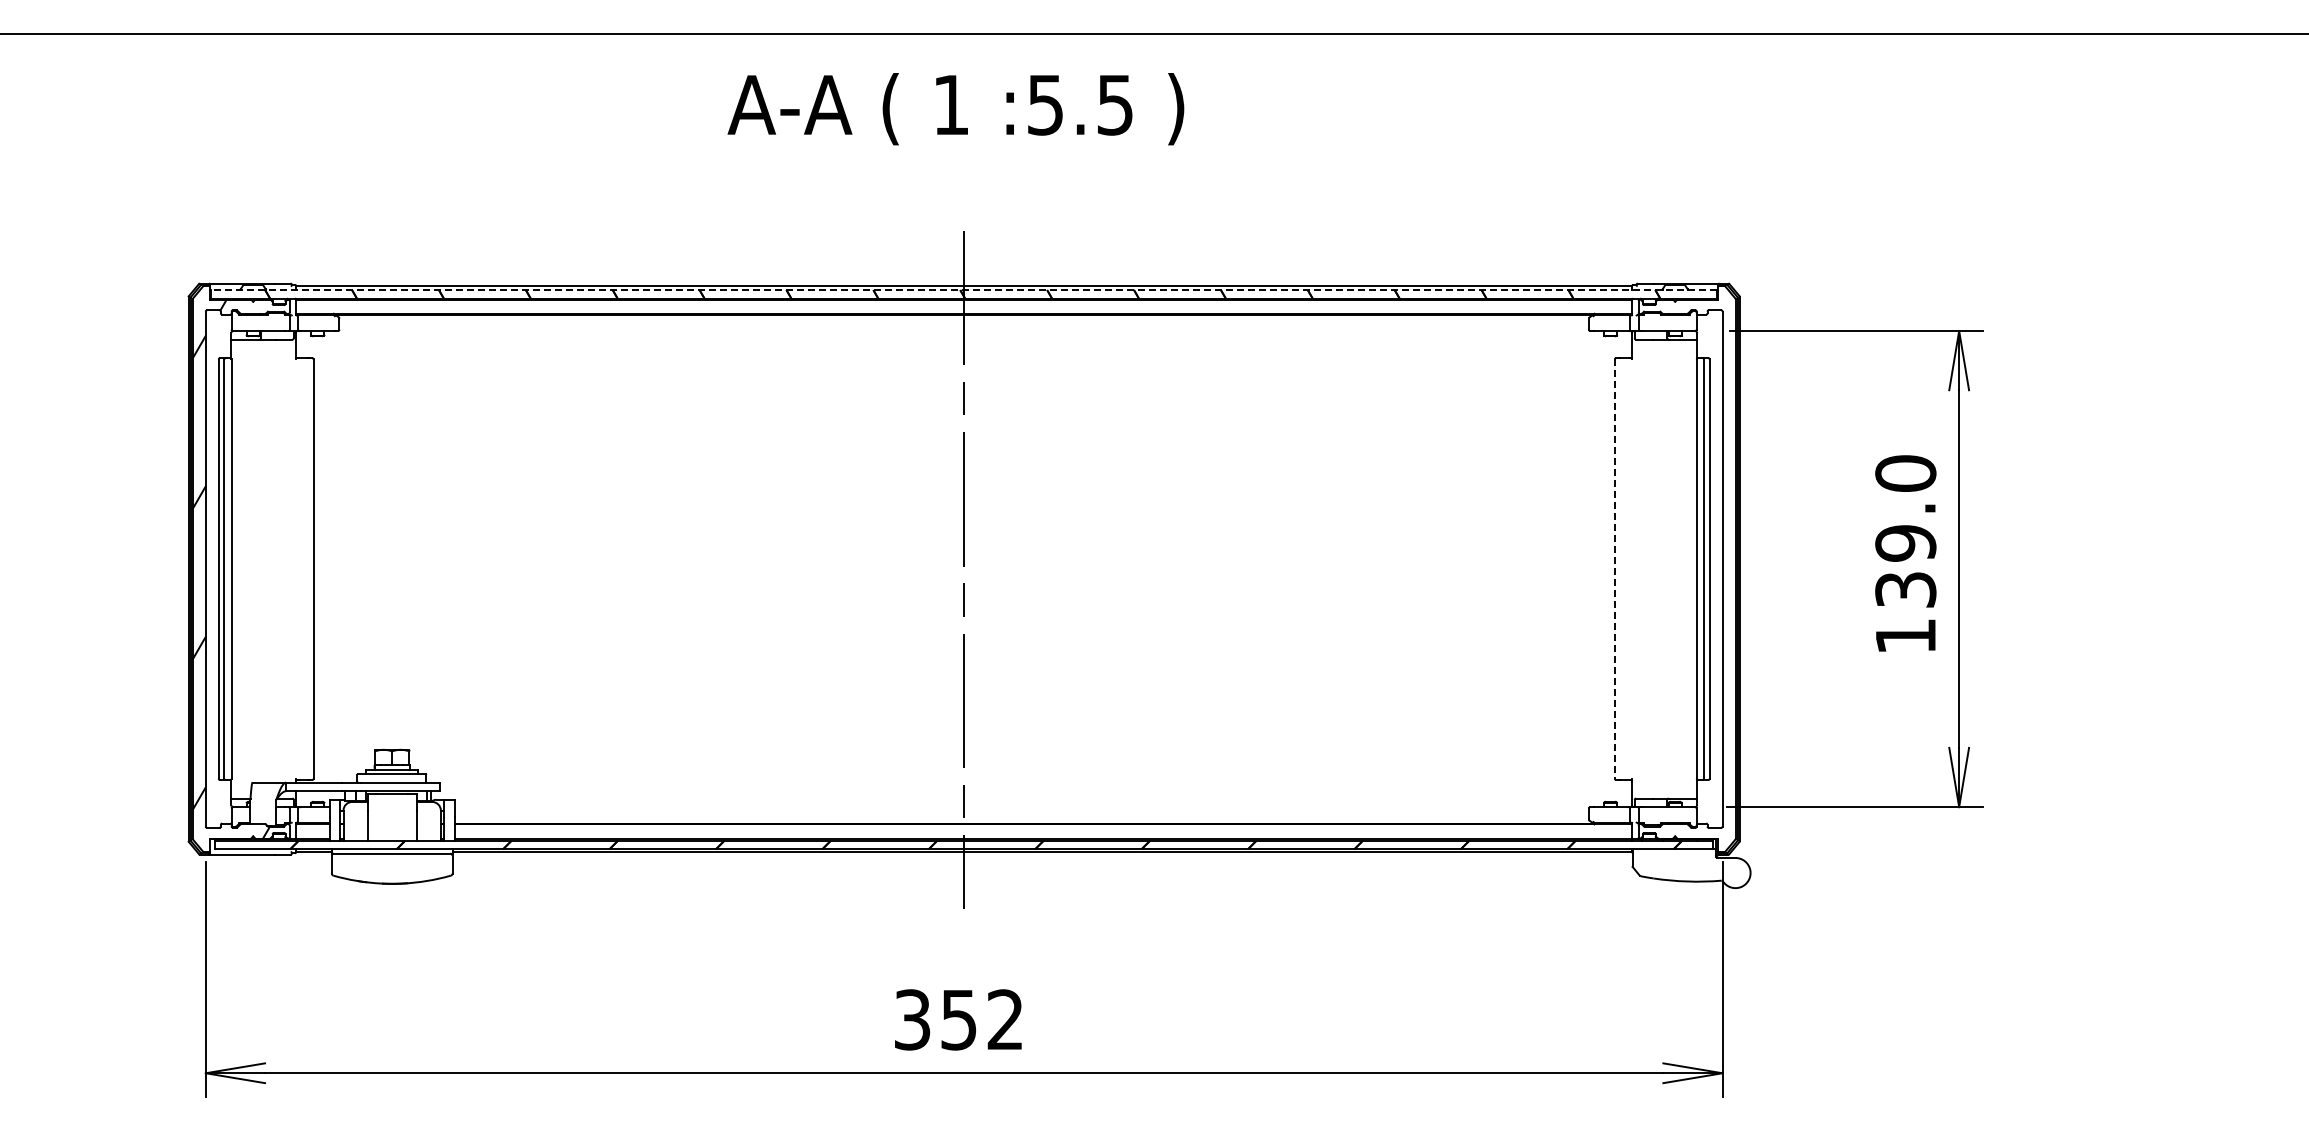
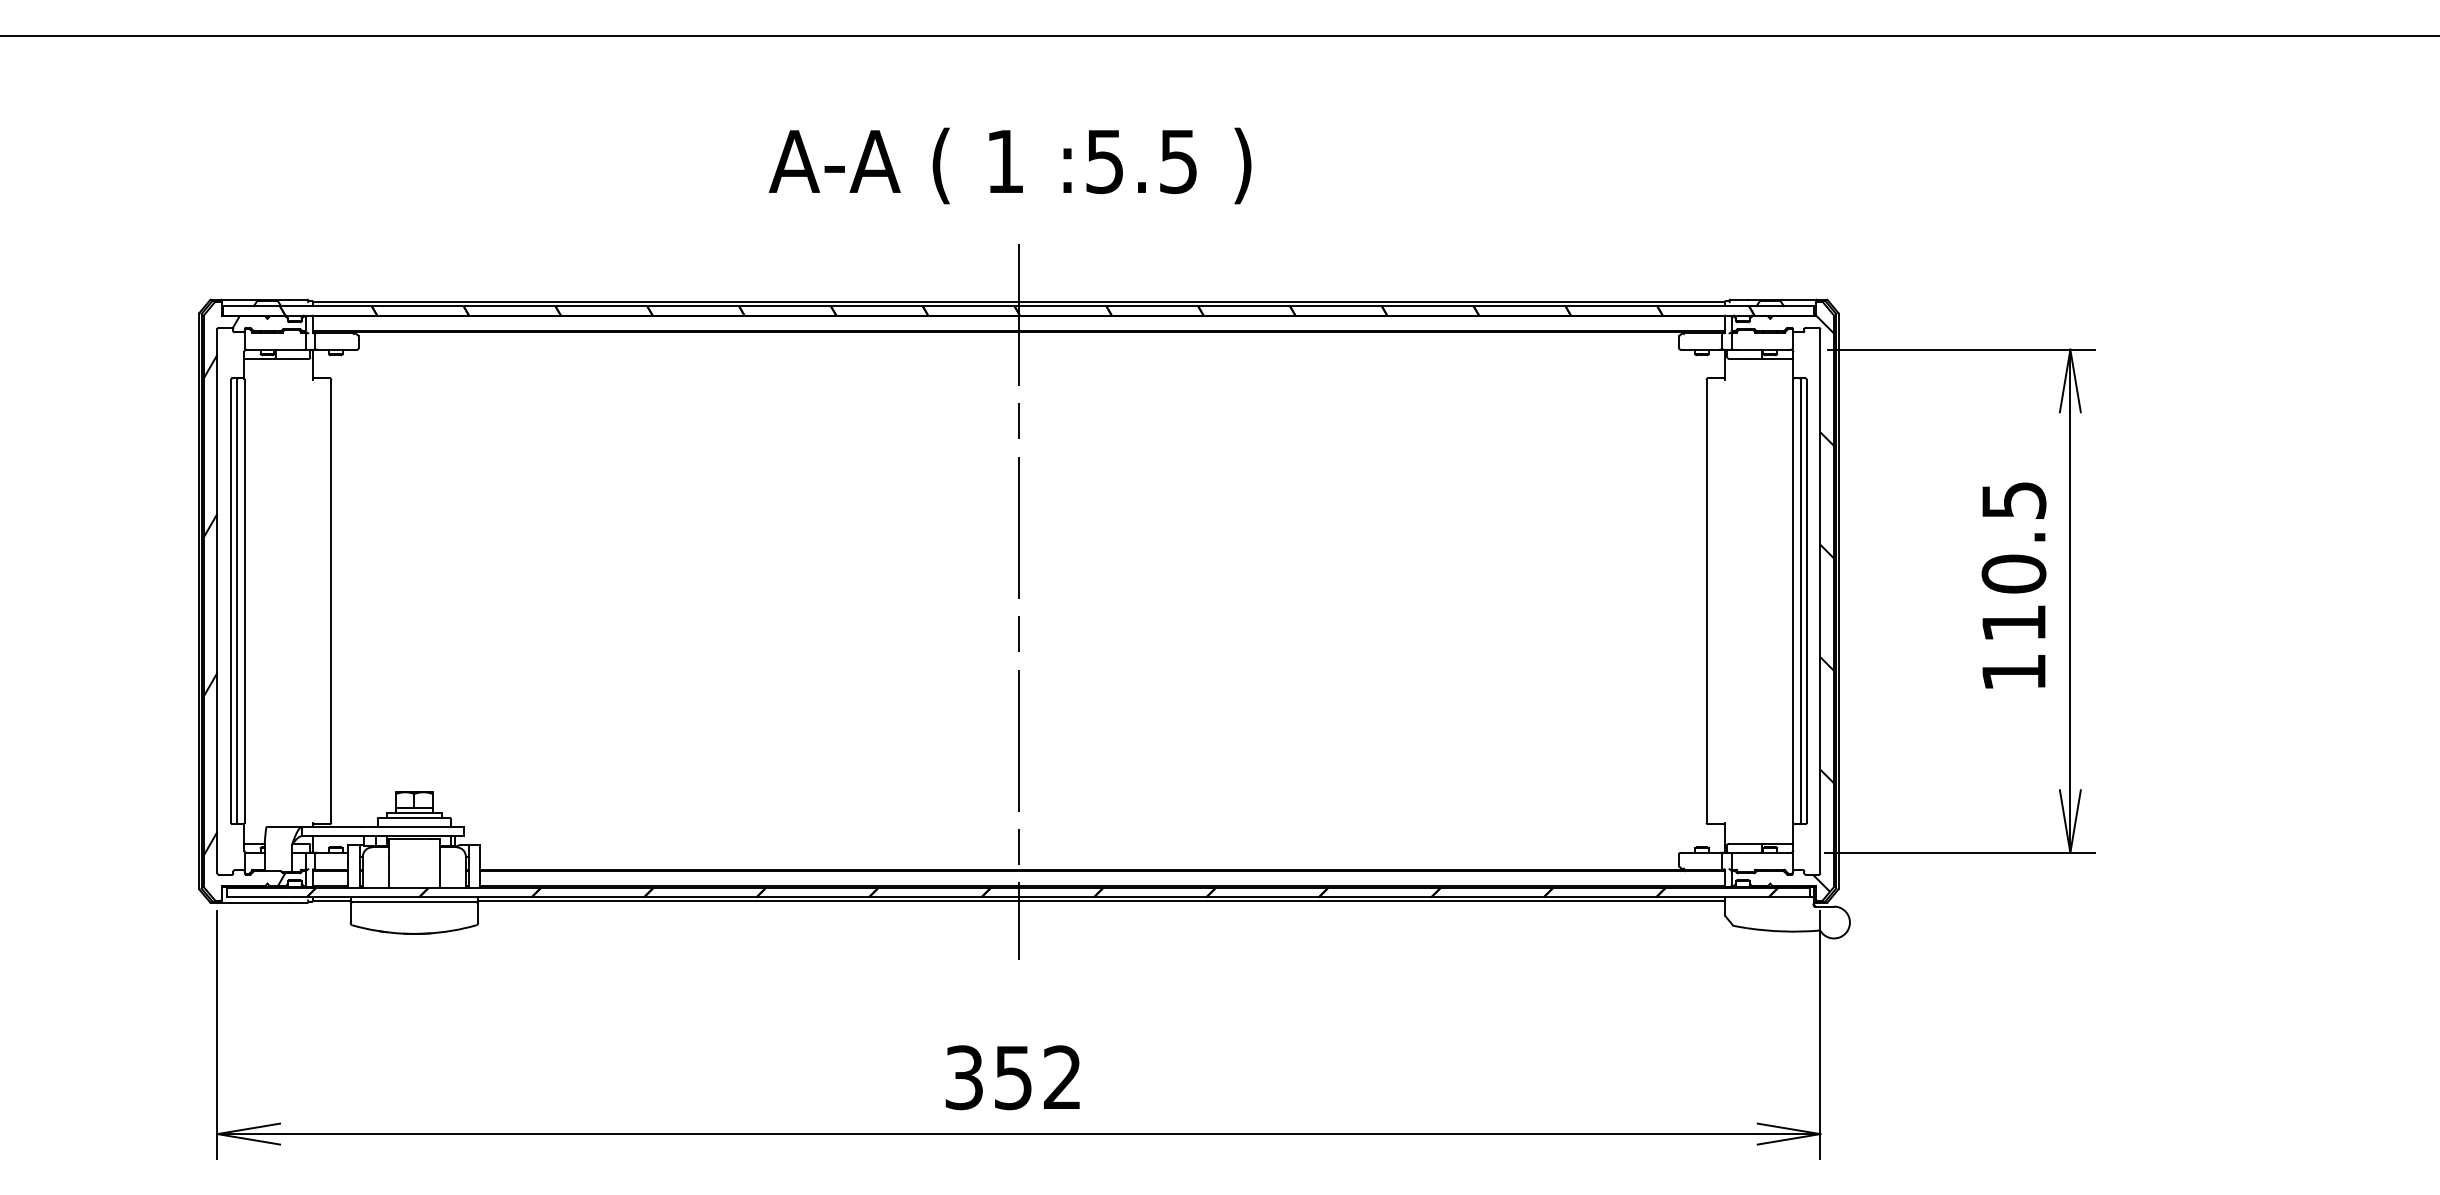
text: (955, 109) -> (1009, 166), moved
line: (964, 290) -> (1019, 306), dashed -> solid
text: (1905, 531) -> (2013, 561), 139.0 -> 110.5
line: (1614, 569) -> (1706, 601), dashed -> solid
hatch: (1725, 570) -> (1823, 602), added

